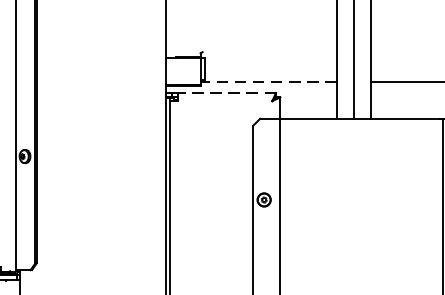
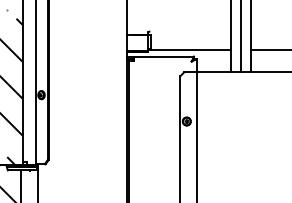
line: (268, 81) -> (189, 49), dashed -> solid
line: (227, 92) -> (164, 56), dashed -> solid

